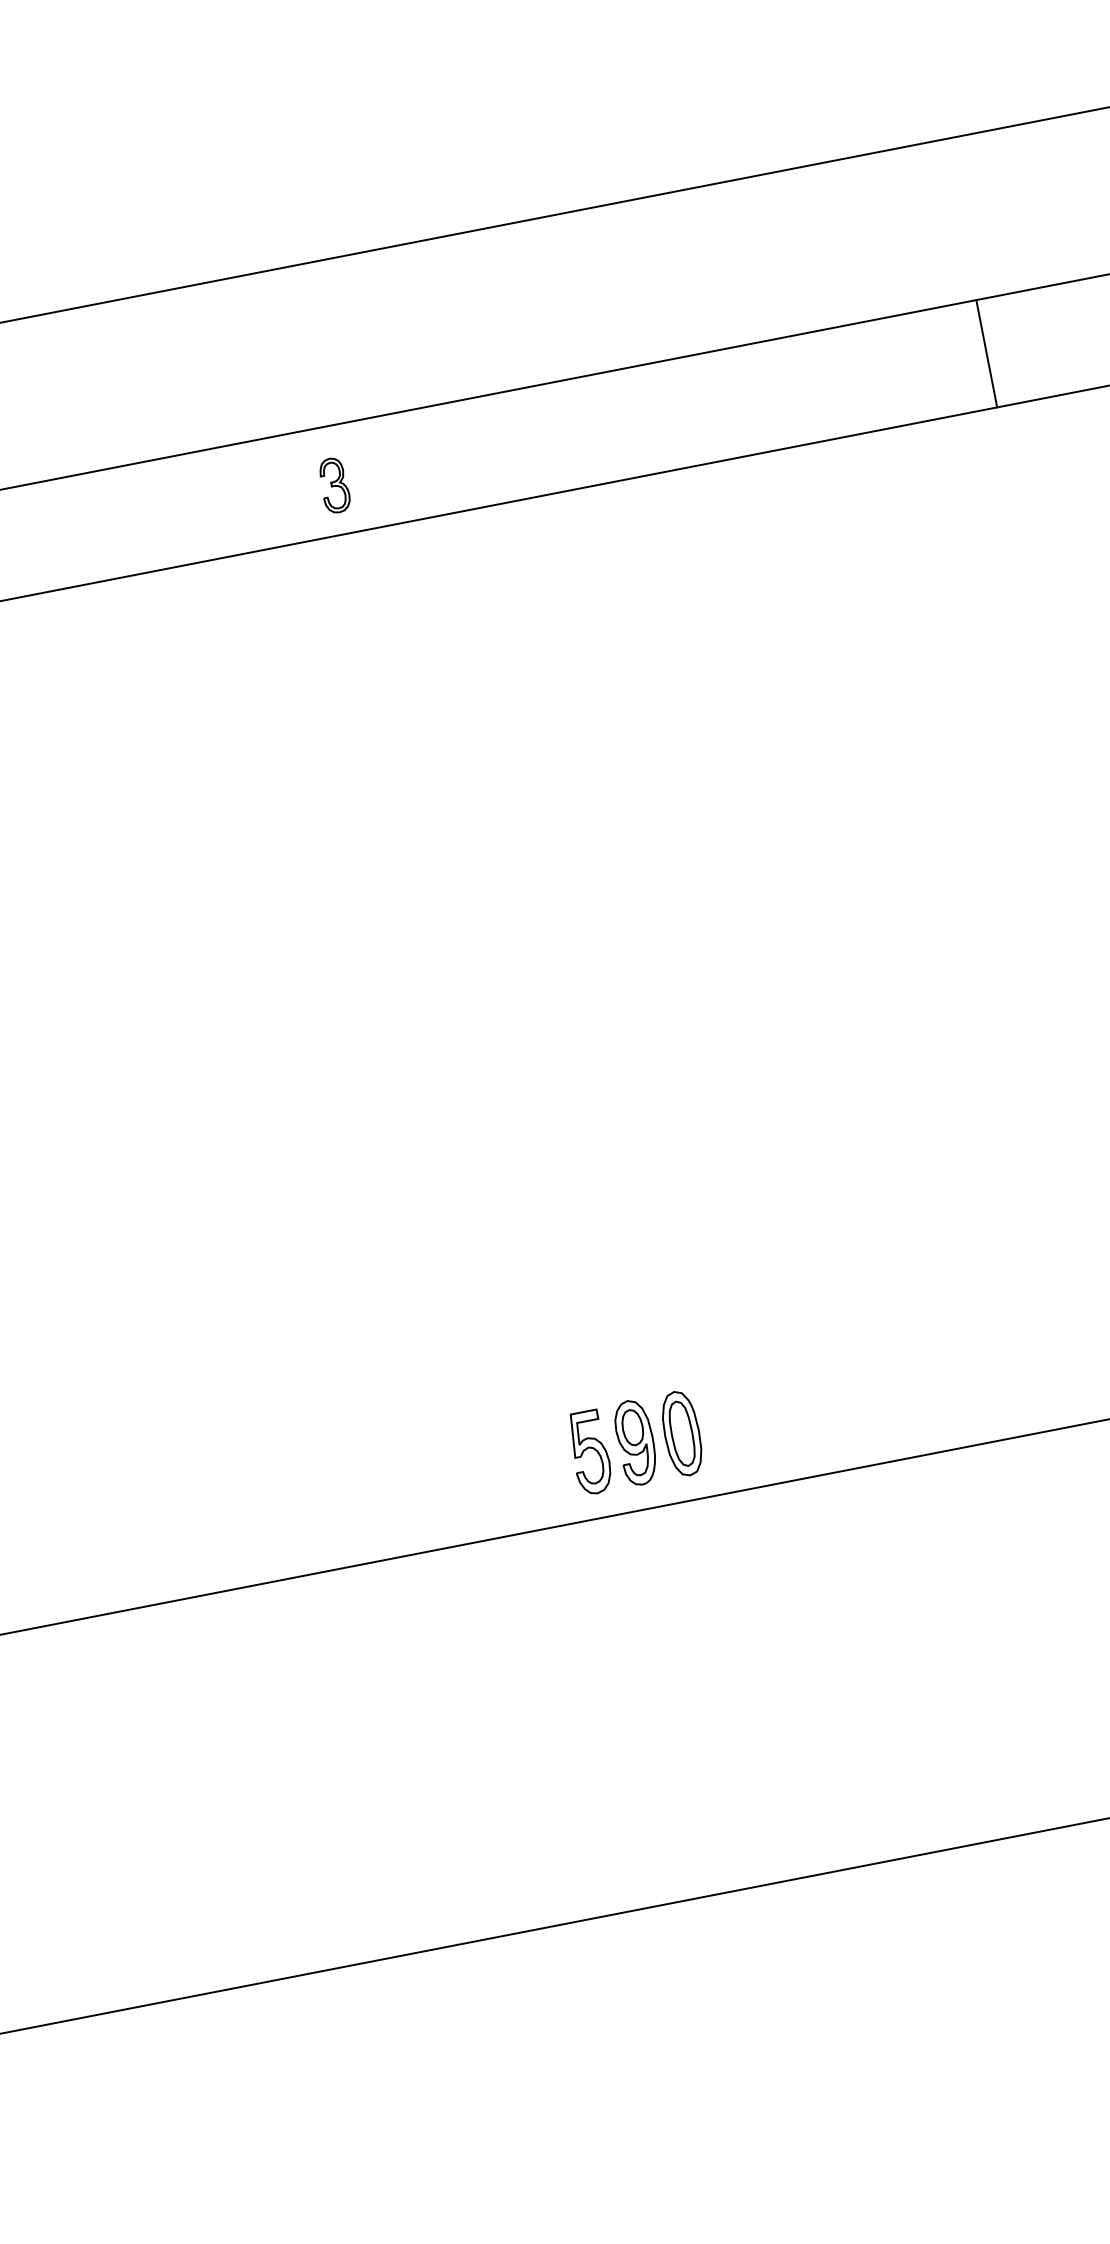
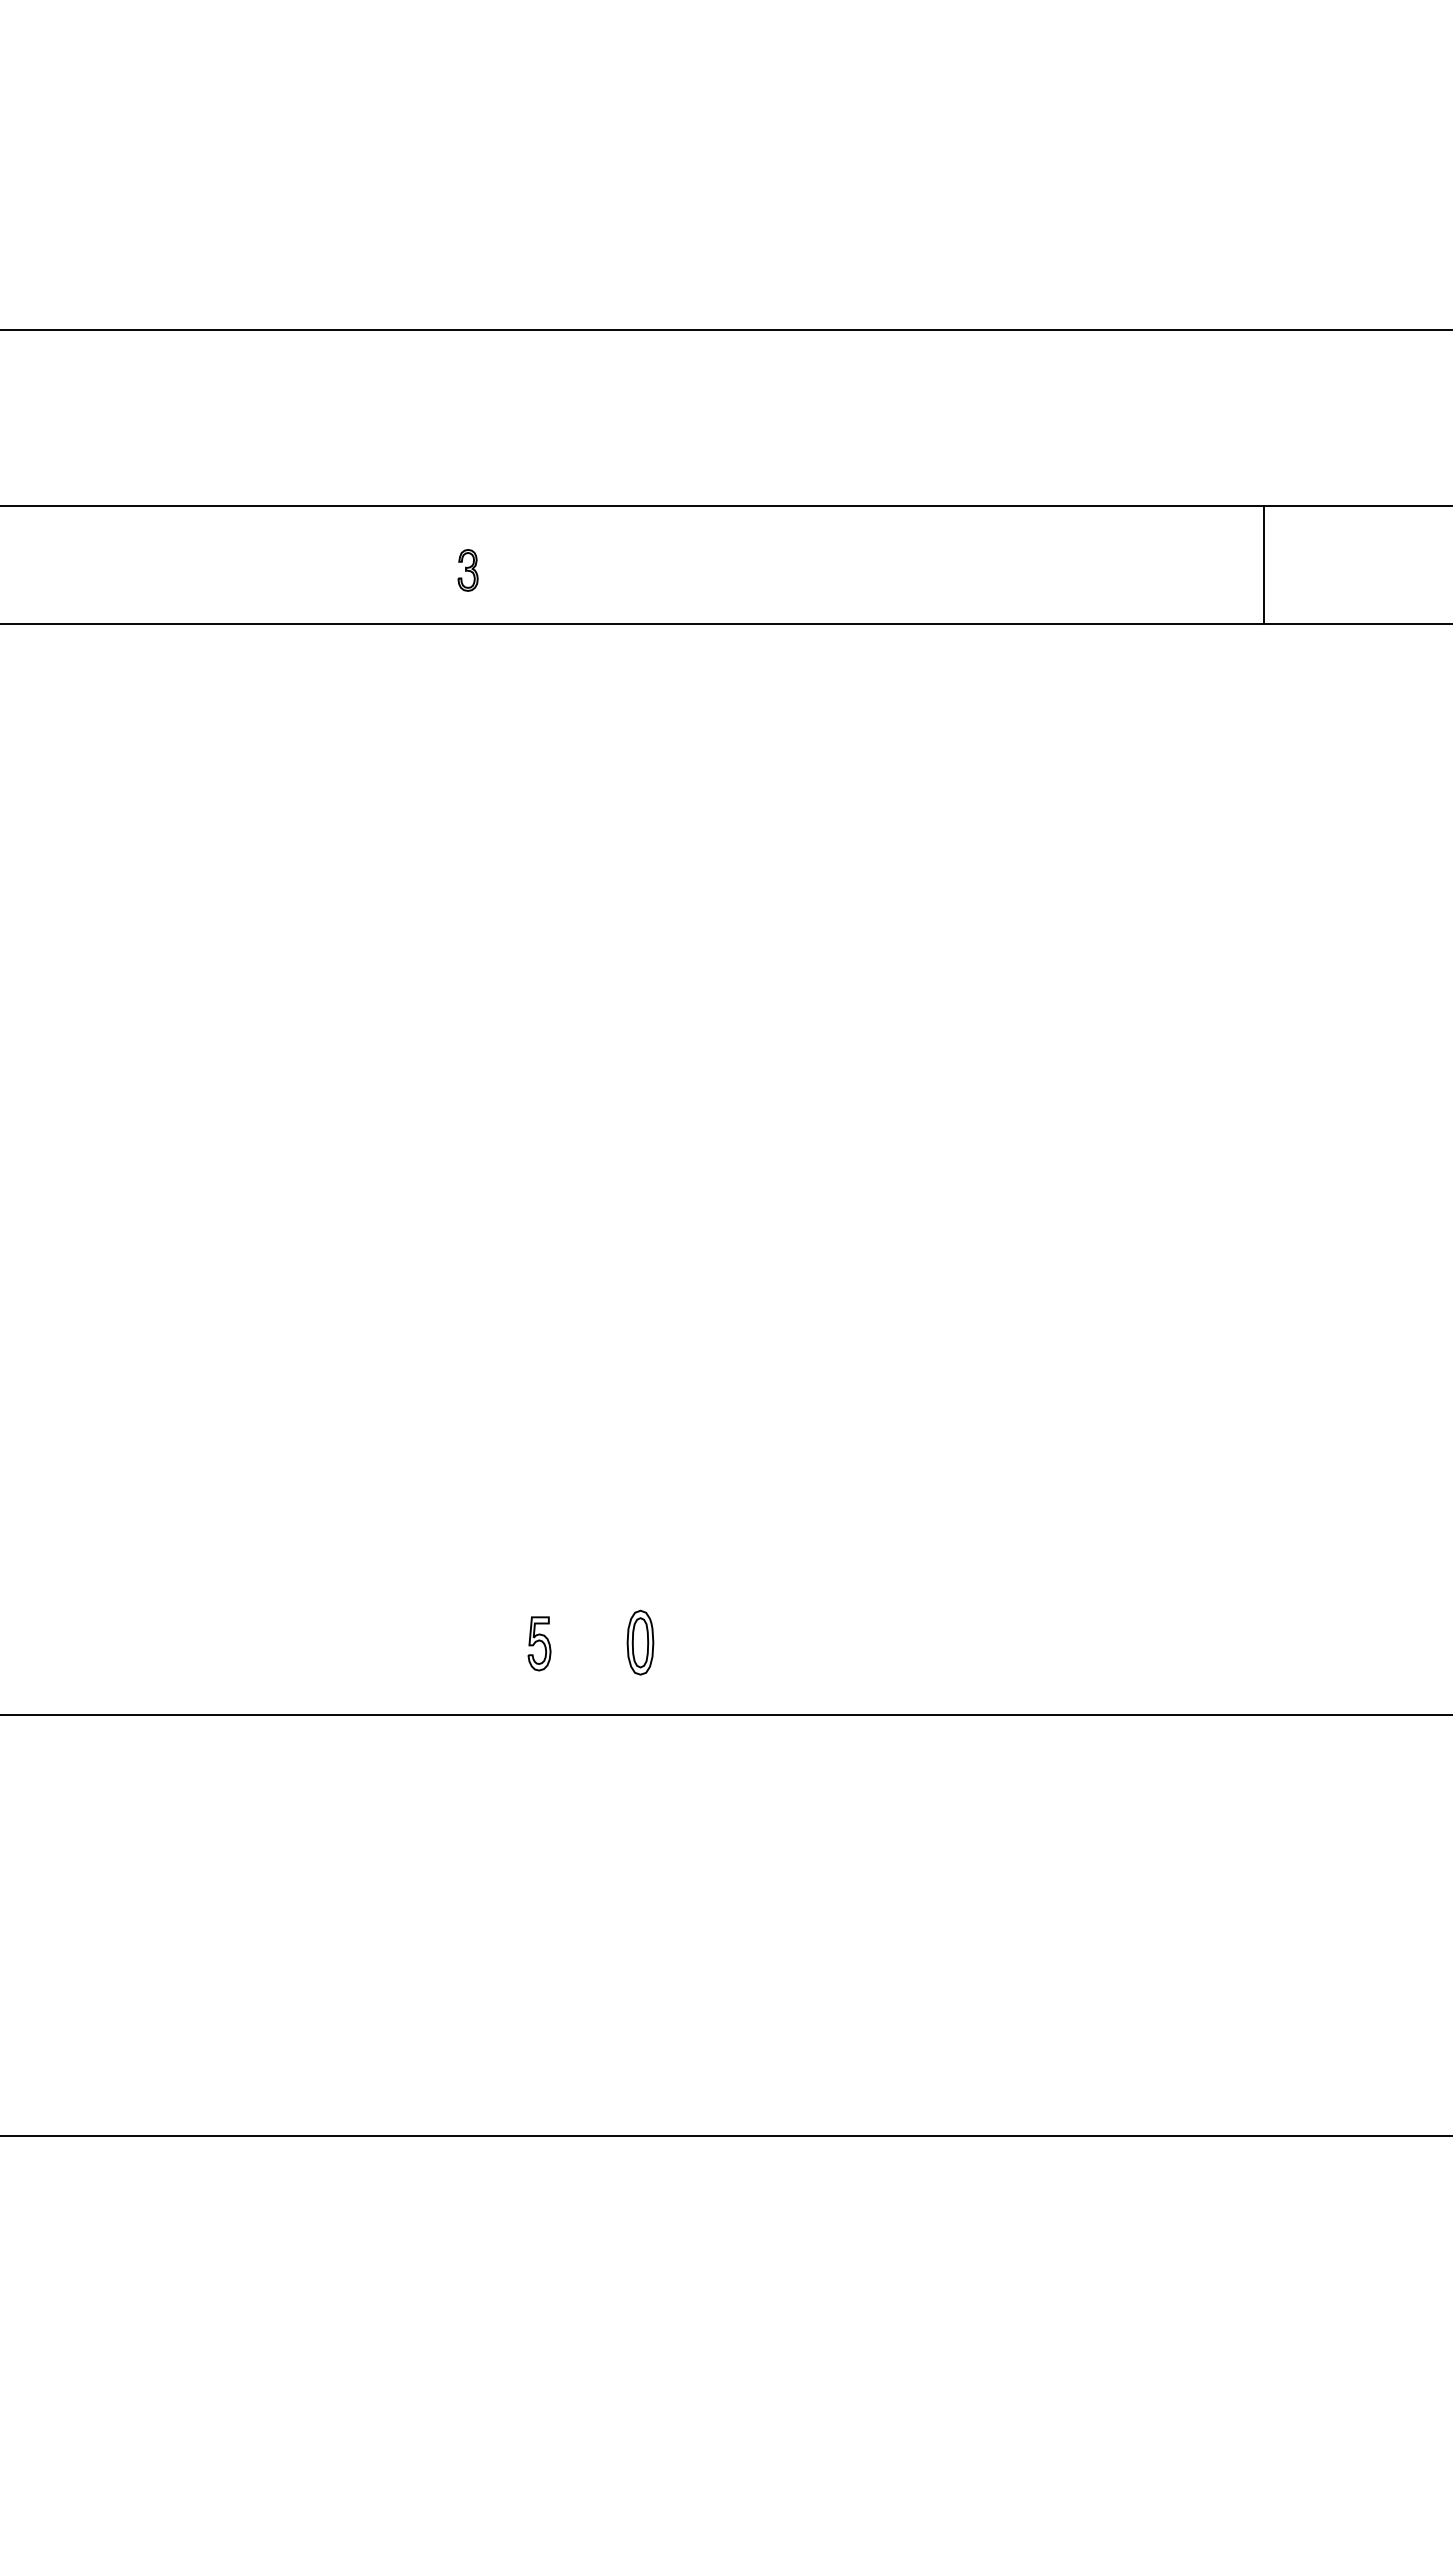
line: (986, 353) -> (1263, 564), moved
part: (333, 485) -> (467, 570), size x0.7
part: (682, 1433) -> (640, 1642), size x0.7
part: (635, 1442) -> (589, 1642), removed
part: (590, 1452) -> (539, 1643), size x0.6

